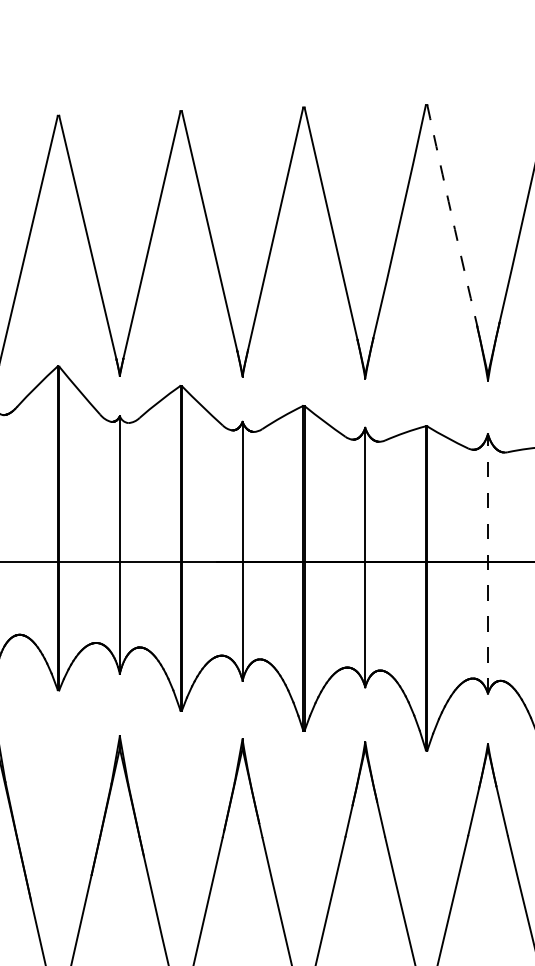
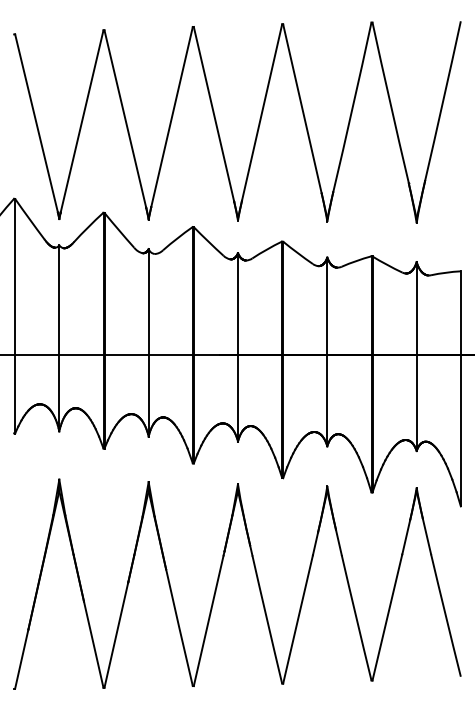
arc: (452, 214) -> (390, 102), dashed -> solid
line: (487, 563) -> (416, 356), dashed -> solid

